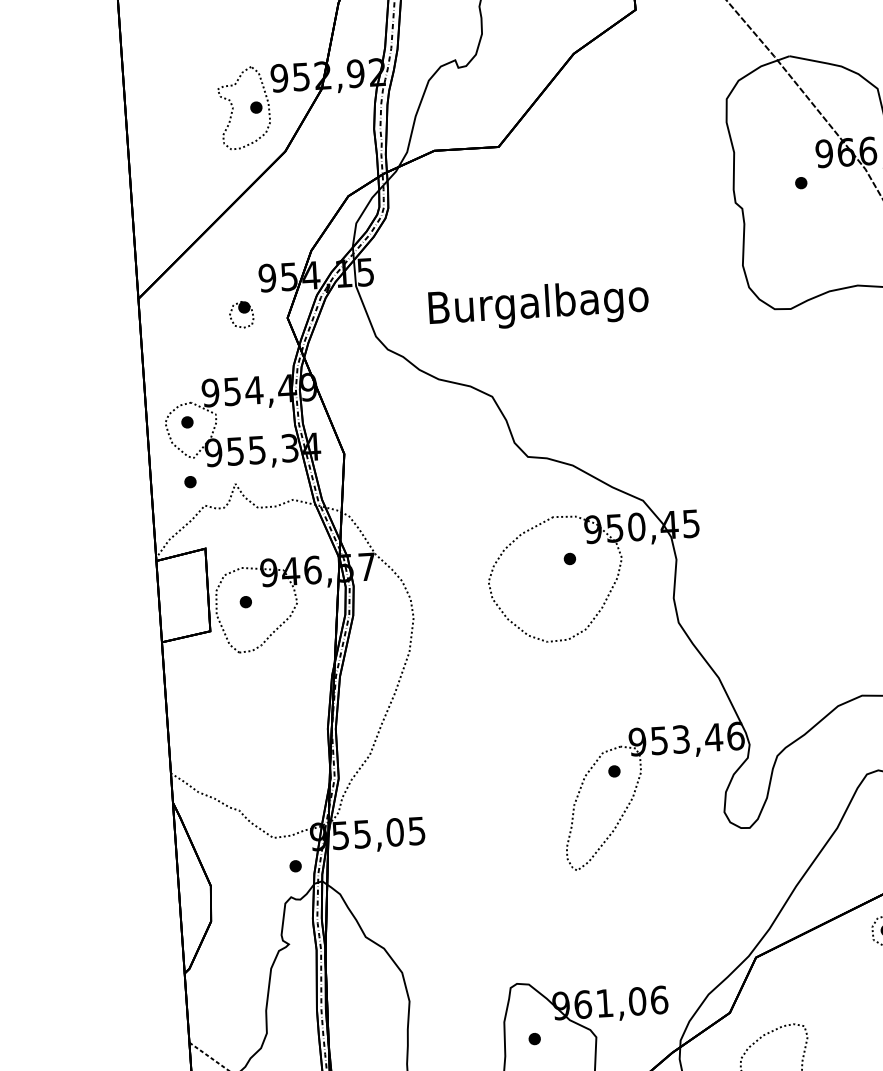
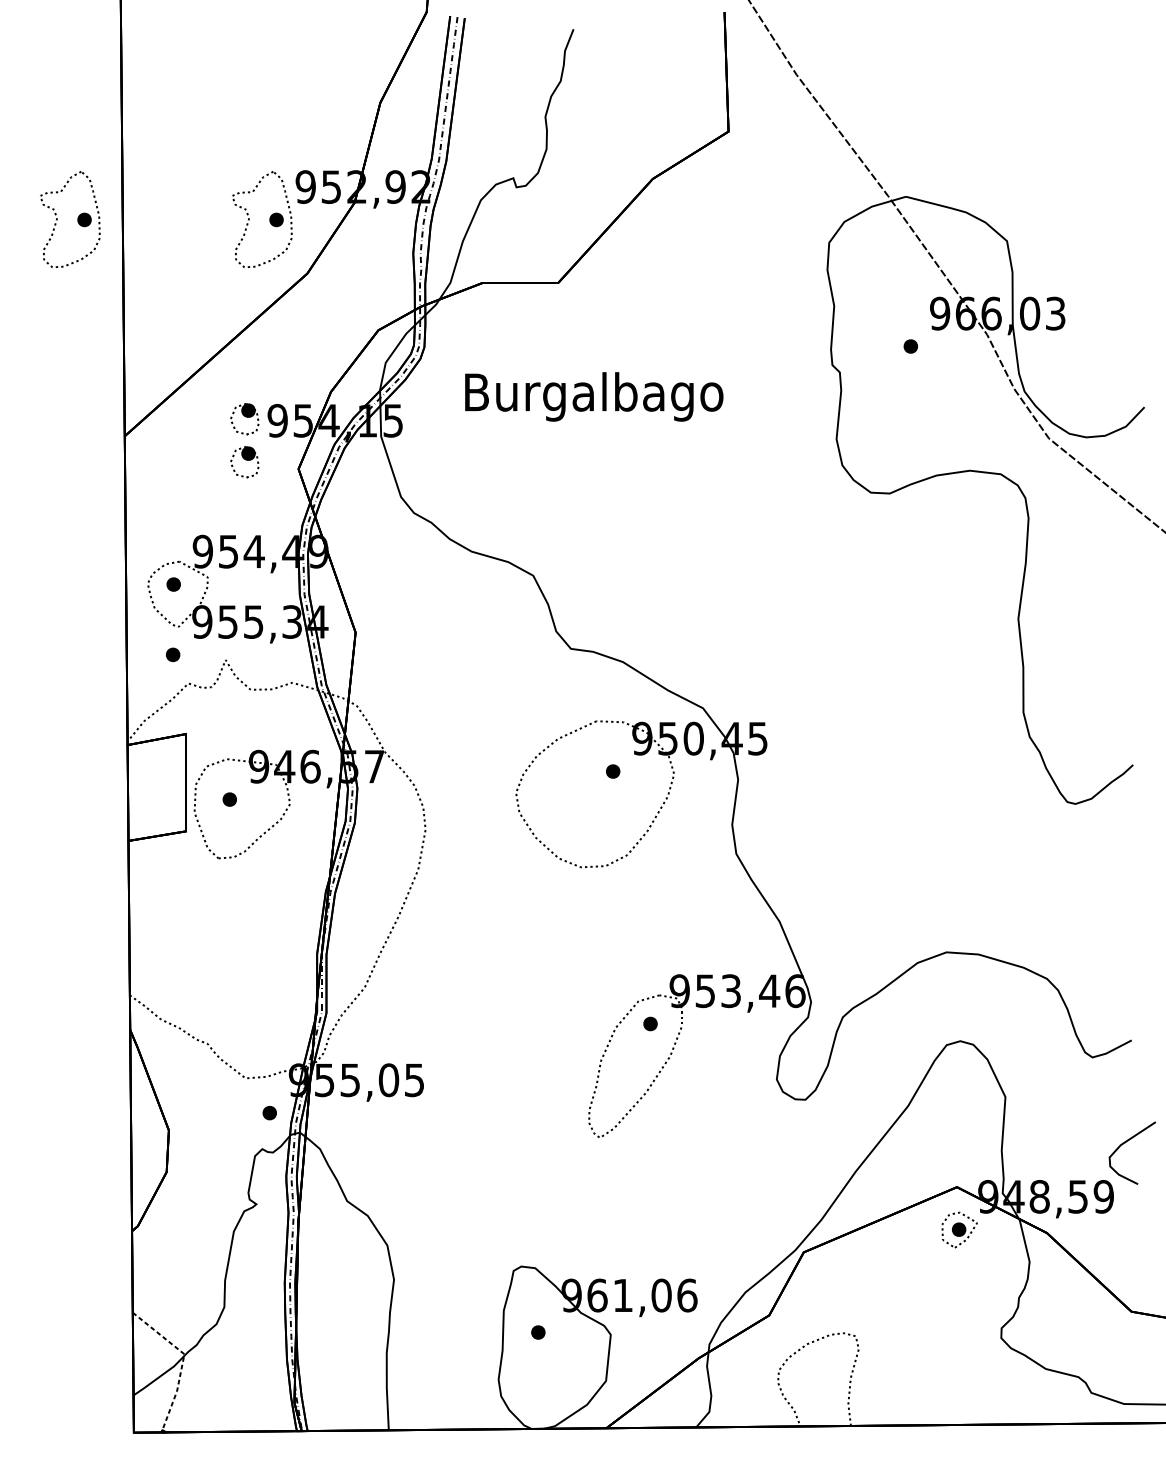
part: (87, 117) -> (77, 219), added
part: (239, 278) -> (244, 419), added
text: (538, 305) -> (594, 396), moved

